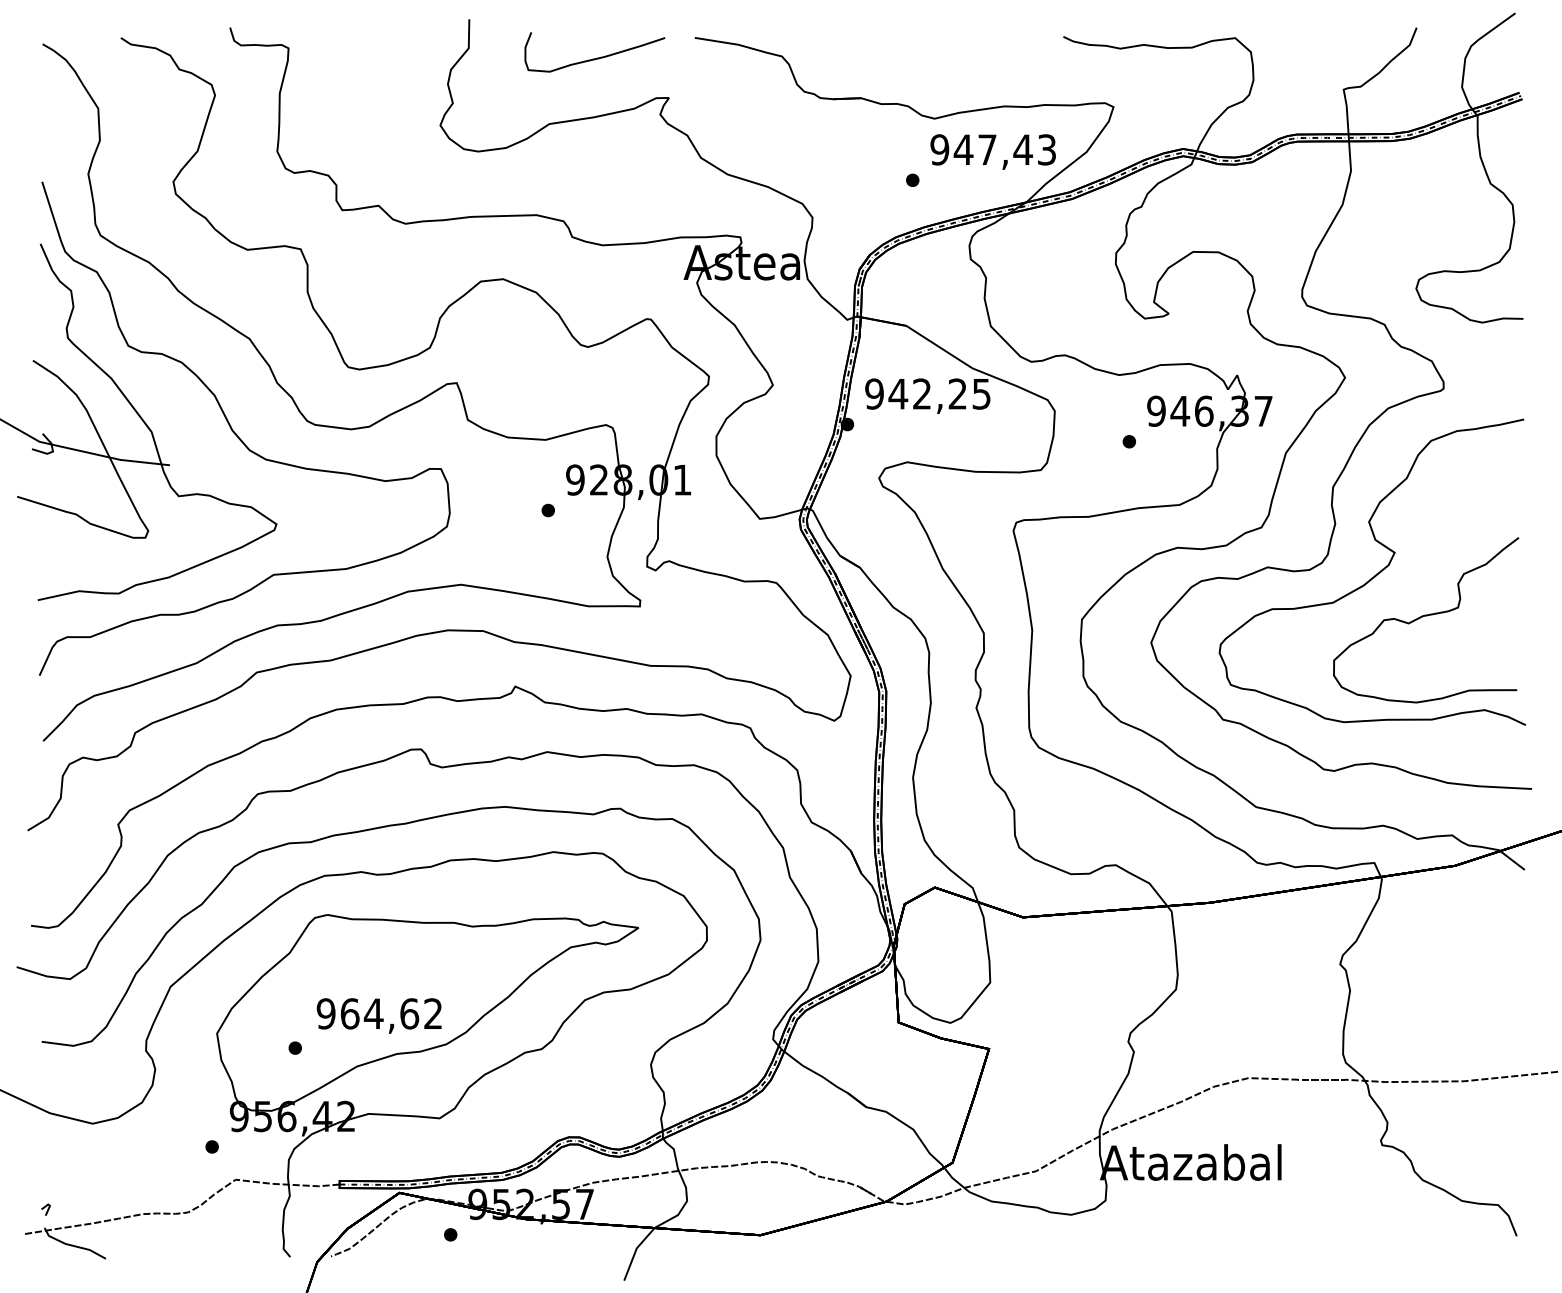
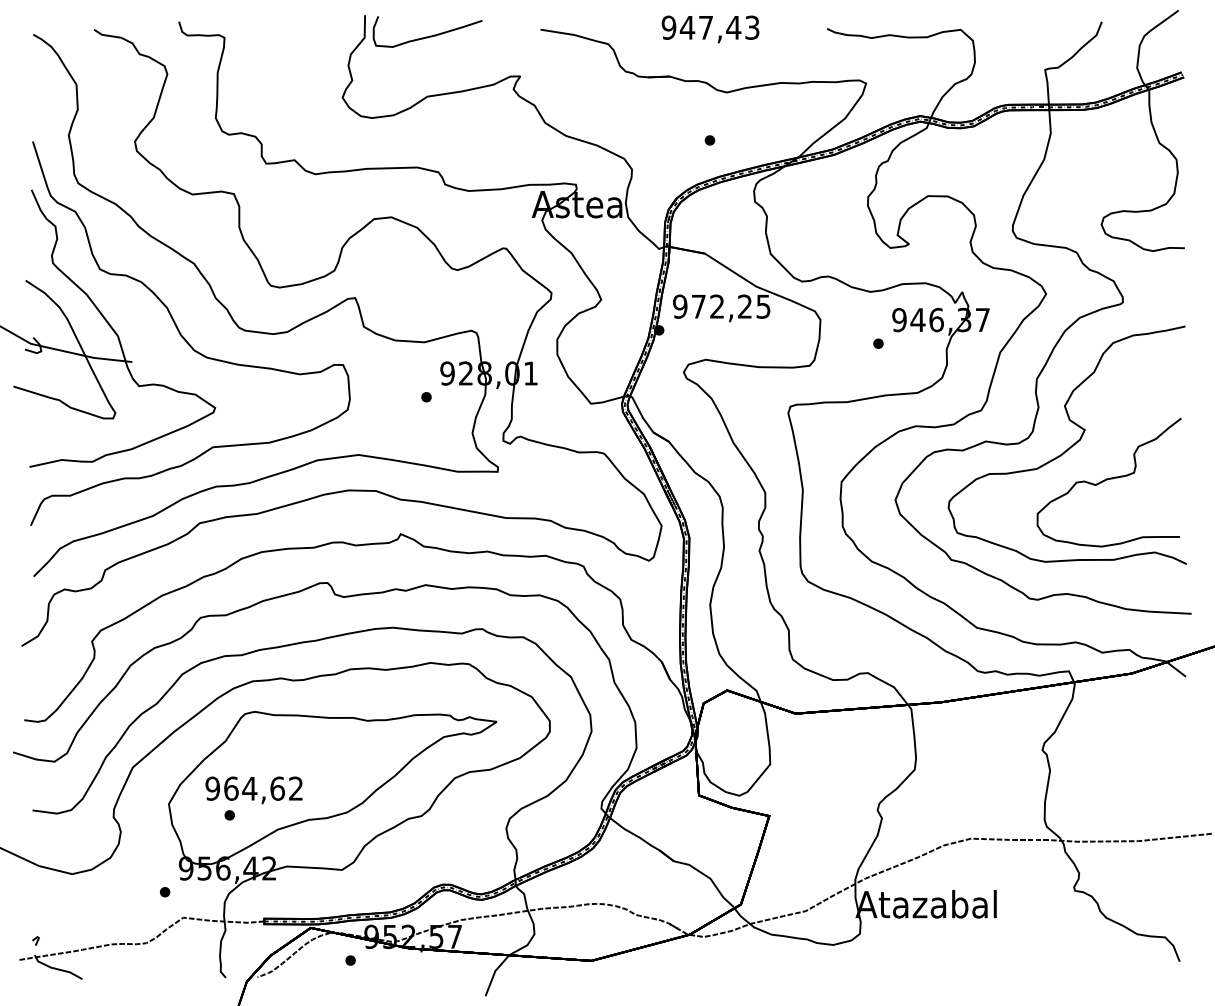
curve: (597, 56) -> (429, 35), moved
text: (993, 152) -> (710, 29), moved
text: (898, 393) -> (698, 306), 942,25 -> 972,25
text: (378, 1016) -> (253, 790), moved

